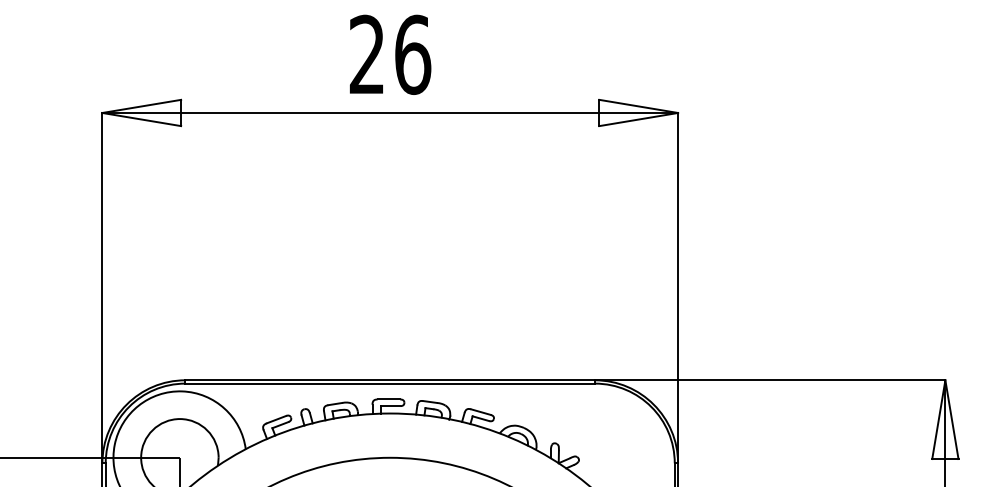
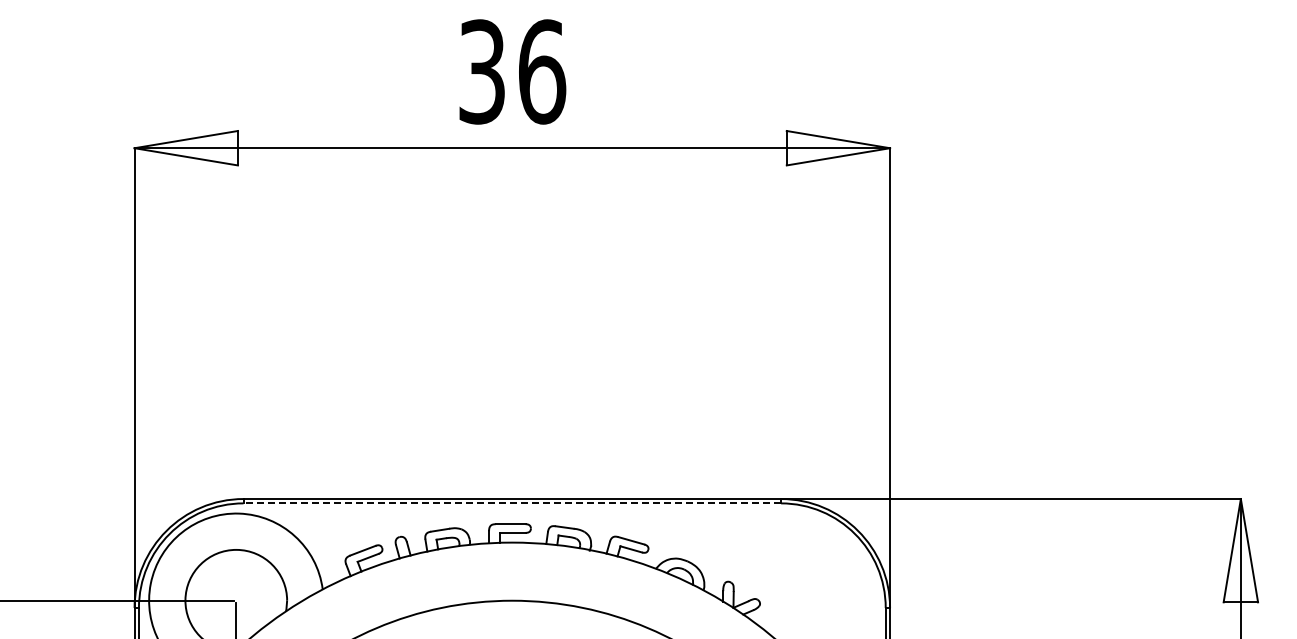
text: (366, 54) -> (481, 71), 26 -> 36
line: (390, 383) -> (512, 503), solid -> dashed

